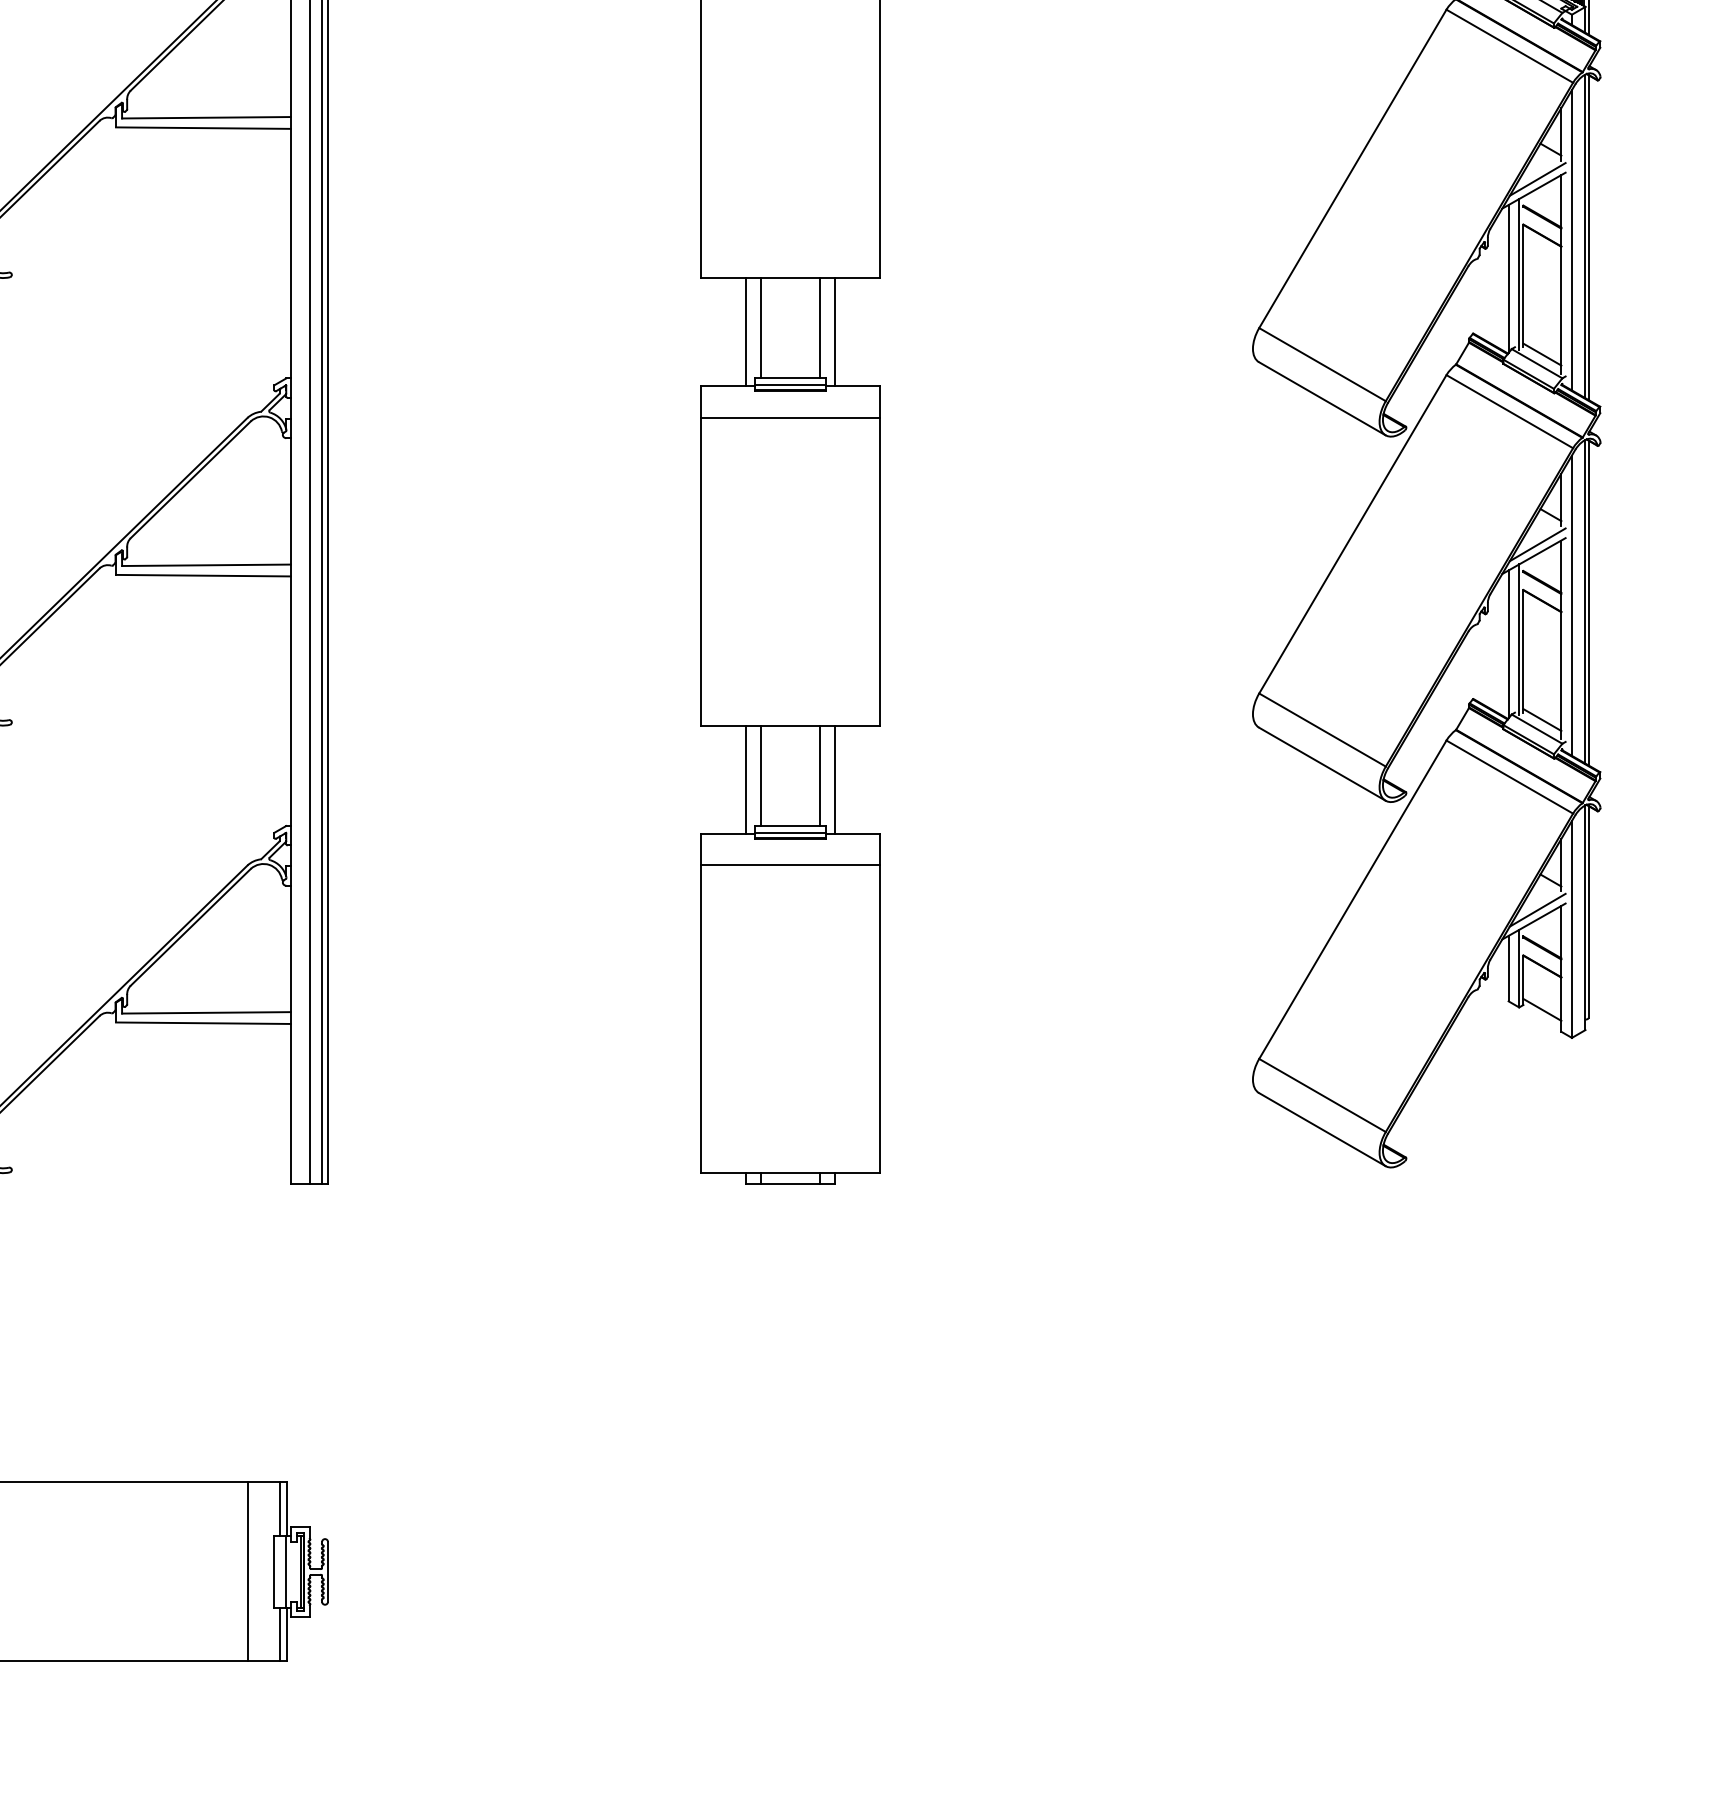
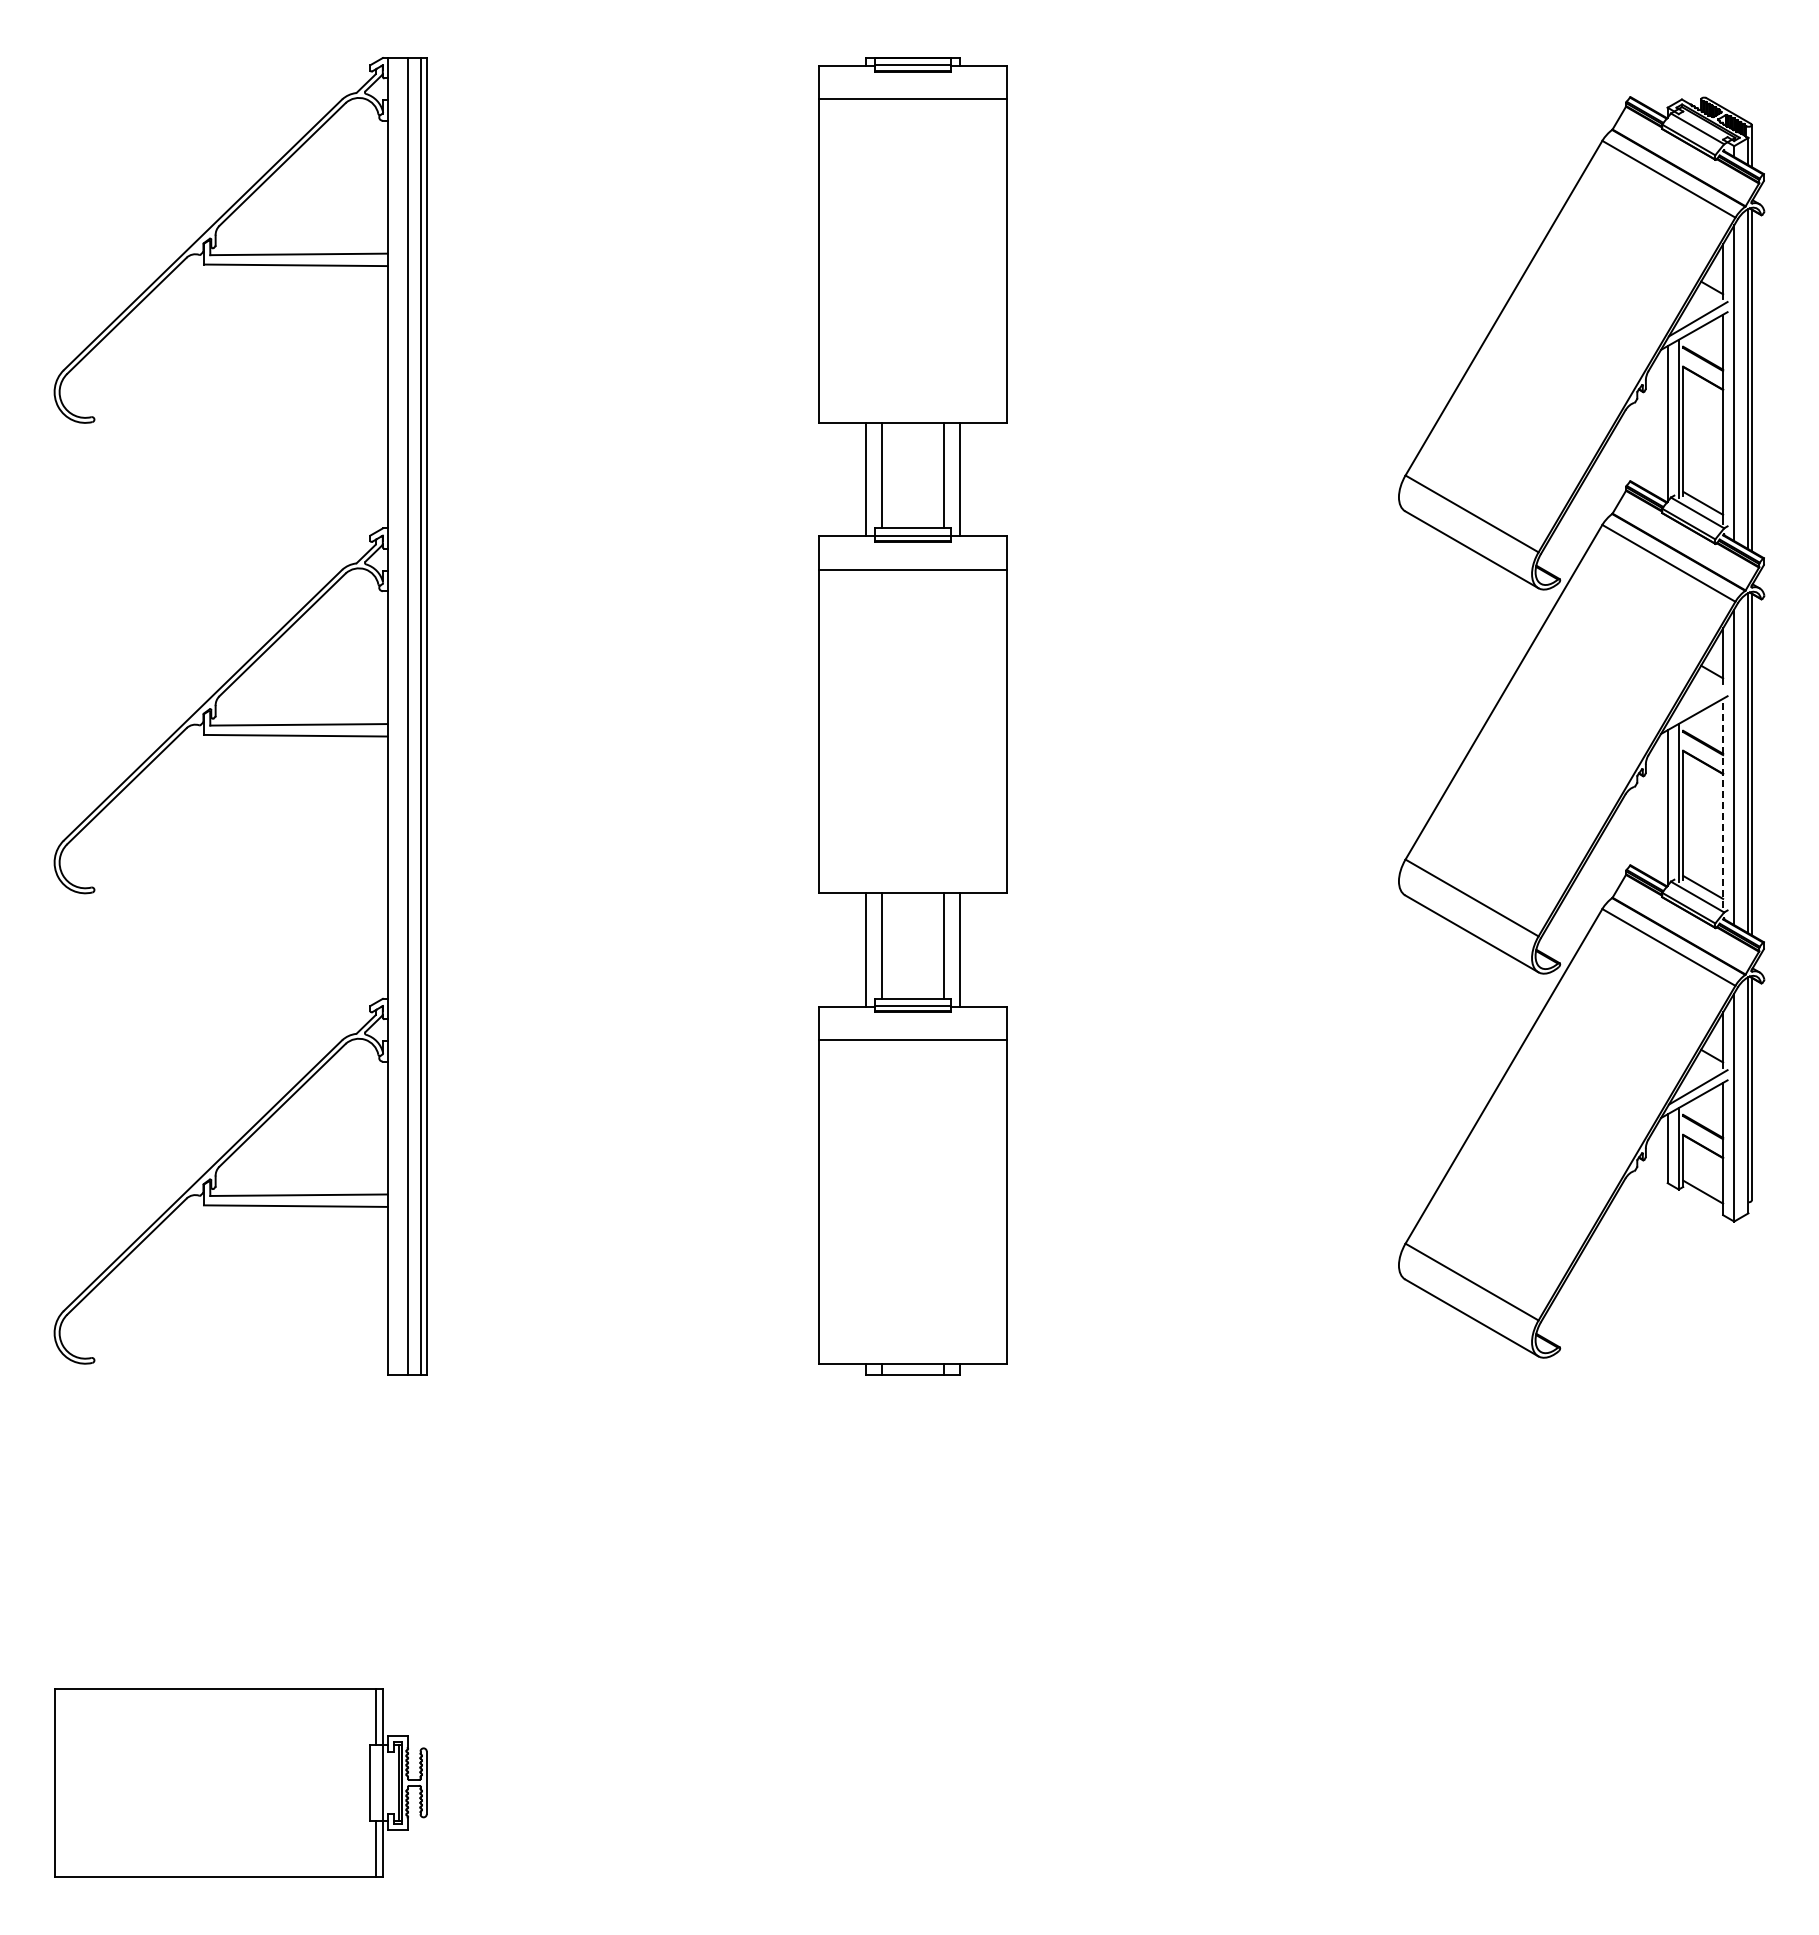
line: (1537, 545) -> (1697, 703), removed
line: (1561, 640) -> (1723, 803), solid -> dashed
line: (247, 1571) -> (342, 1782), removed

